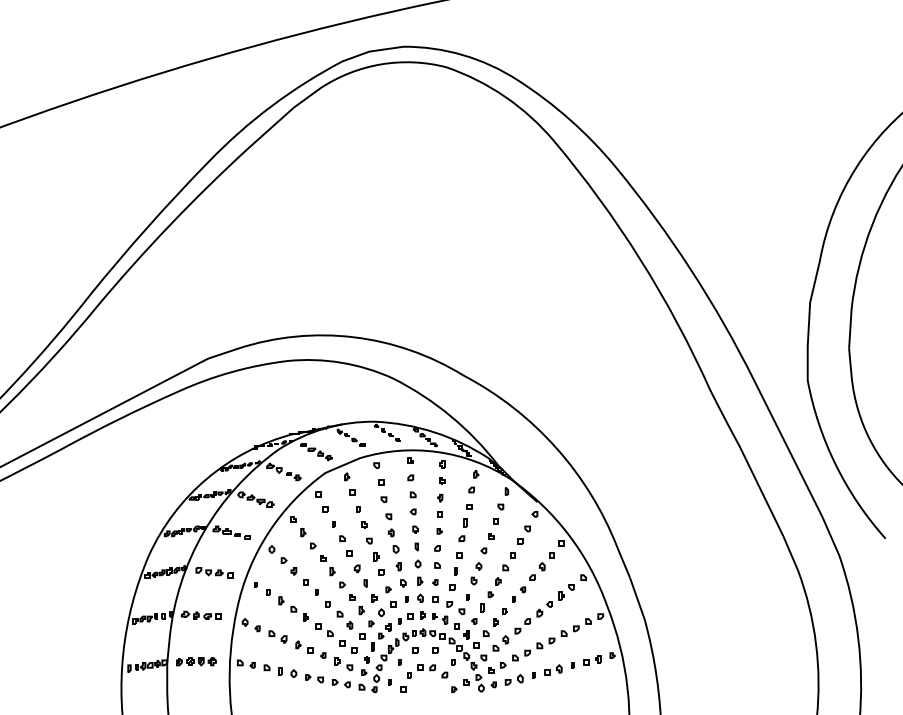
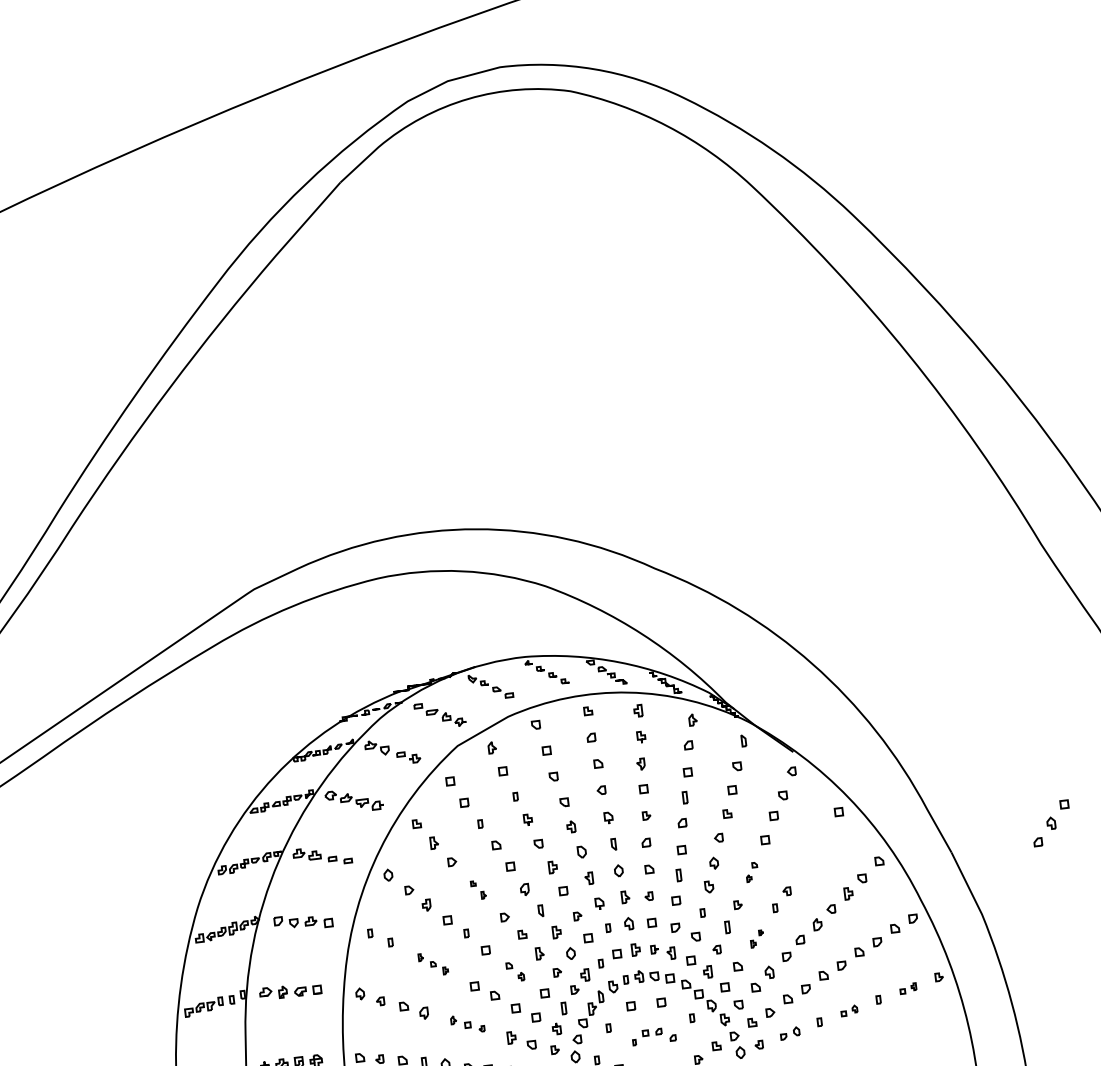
part: (327, 565) -> (477, 889), size x0.6
part: (541, 566) -> (1050, 823), moved
part: (502, 574) -> (752, 871), size x0.6
part: (293, 608) -> (432, 963), size x0.6
part: (500, 617) -> (757, 938), size x0.6
part: (344, 619) -> (514, 970), size x0.7
part: (310, 649) -> (467, 1023), size x0.7
part: (592, 660) -> (908, 988), size x0.6
part: (553, 669) -> (849, 1009), size x0.6
part: (427, 671) -> (653, 1036), size x0.7
part: (513, 679) -> (789, 1032), size x0.7

